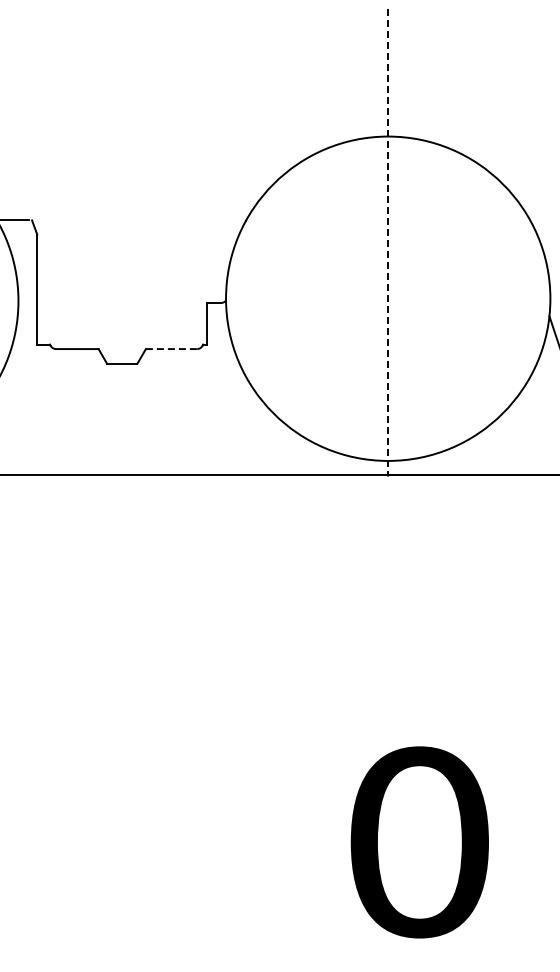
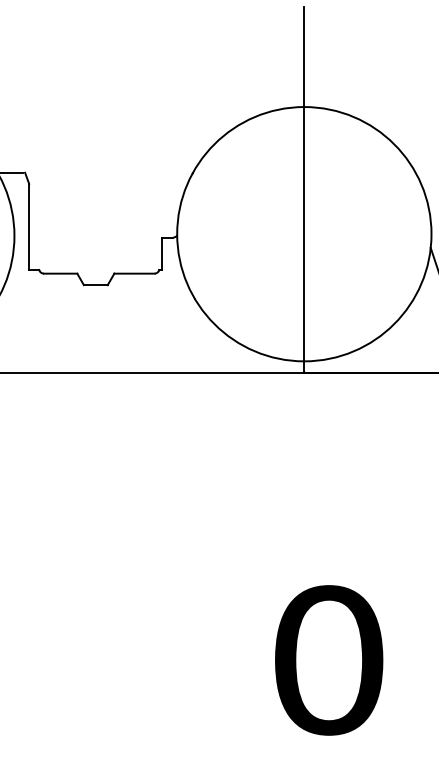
line: (388, 242) -> (304, 190), dashed -> solid
line: (171, 349) -> (134, 273), dashed -> solid

